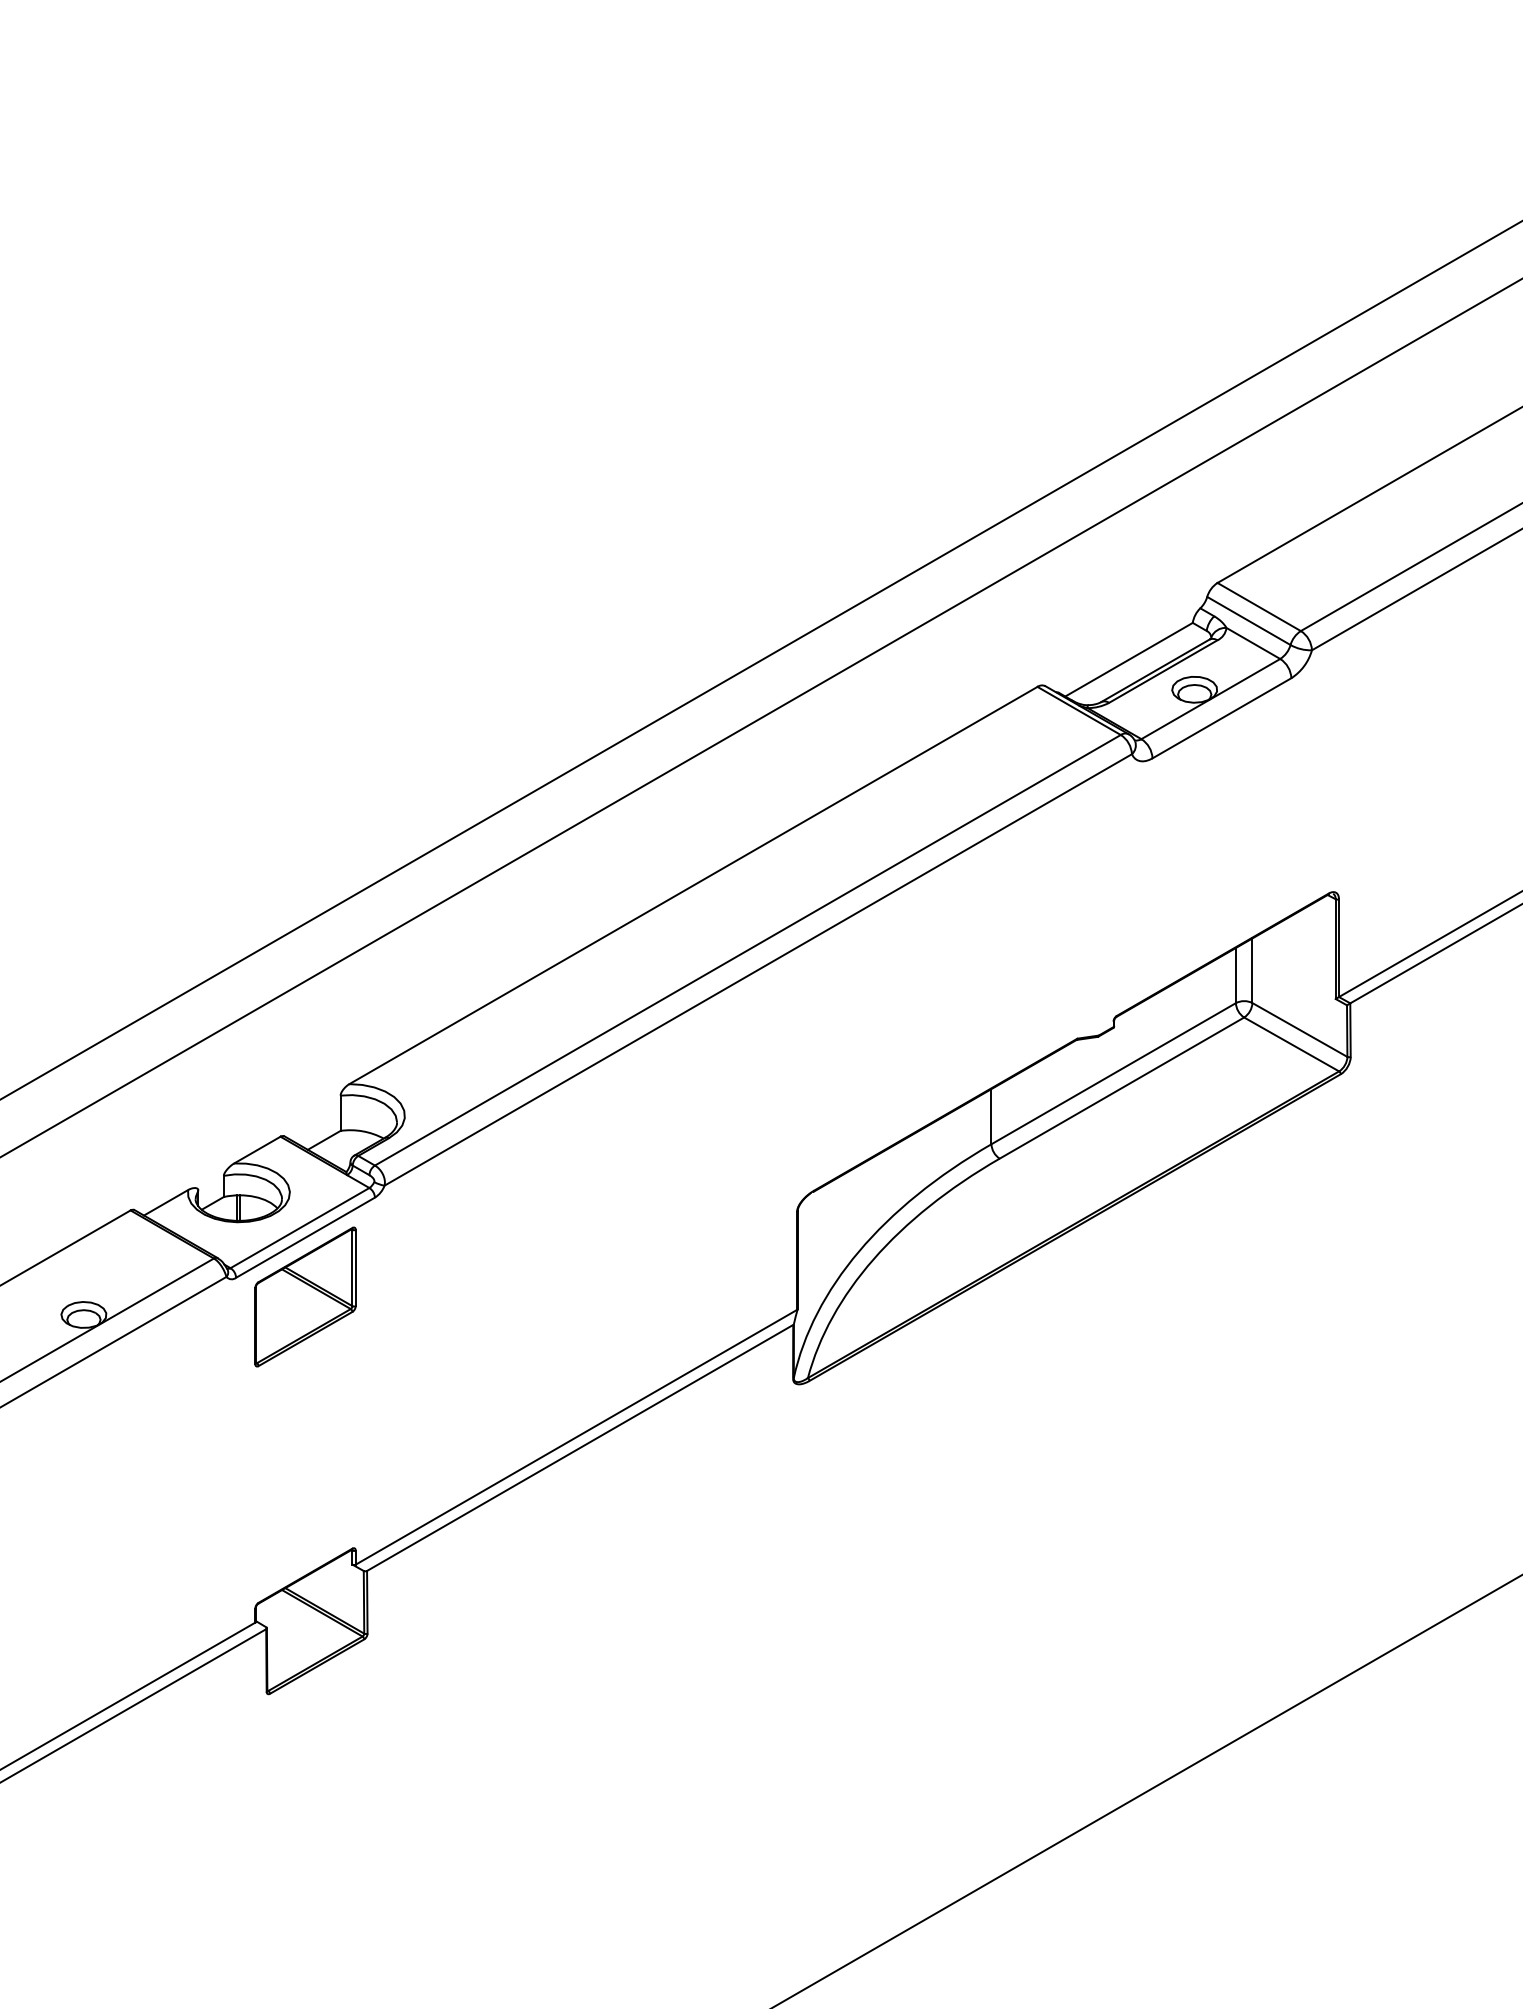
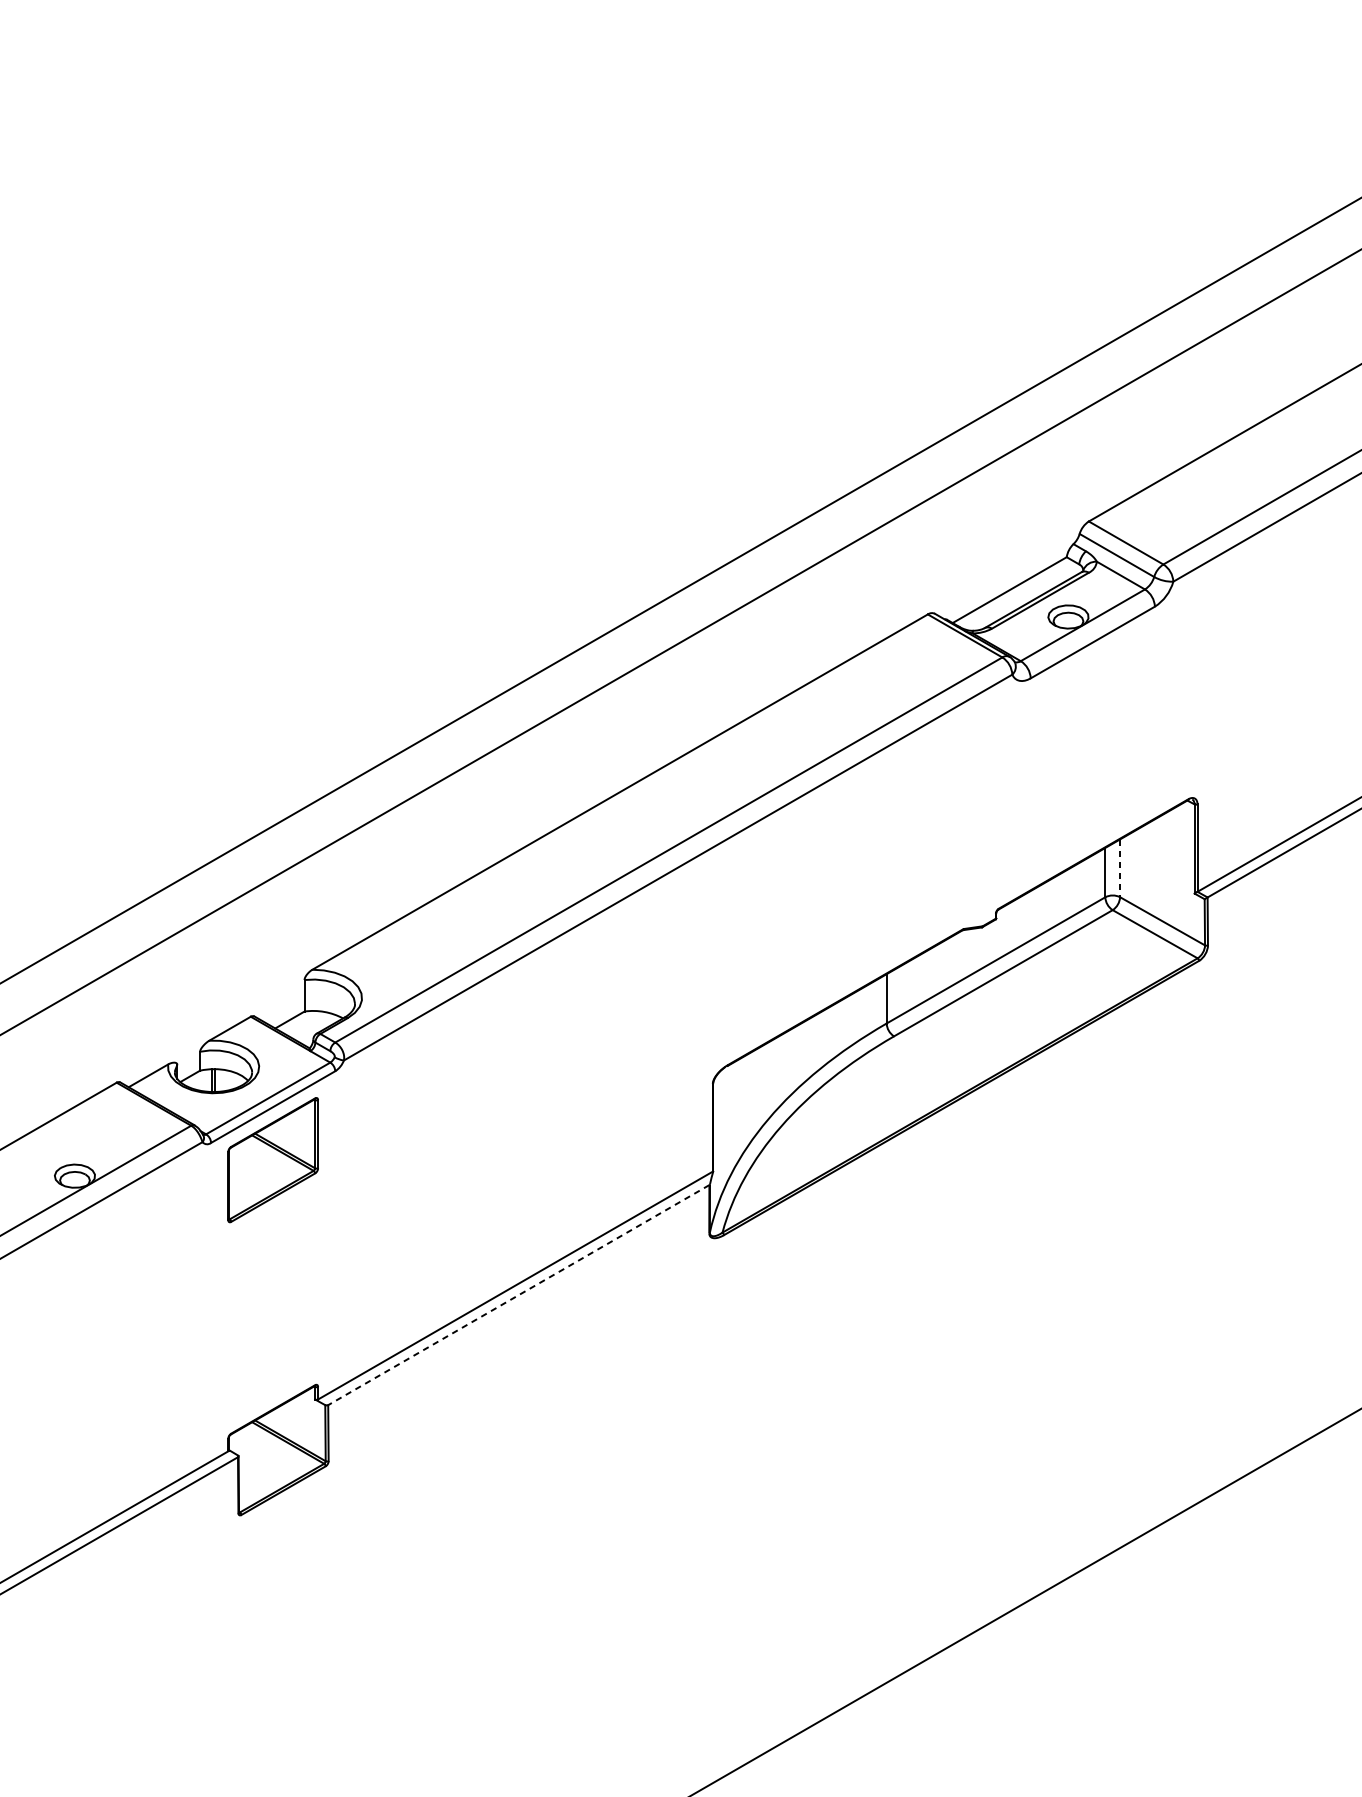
line: (1252, 971) -> (1120, 868), solid -> dashed
line: (579, 1448) -> (518, 1295), solid -> dashed

